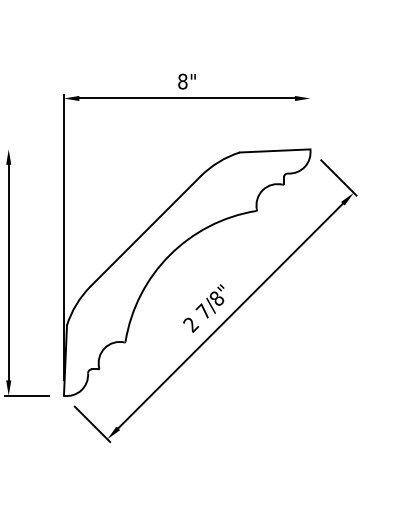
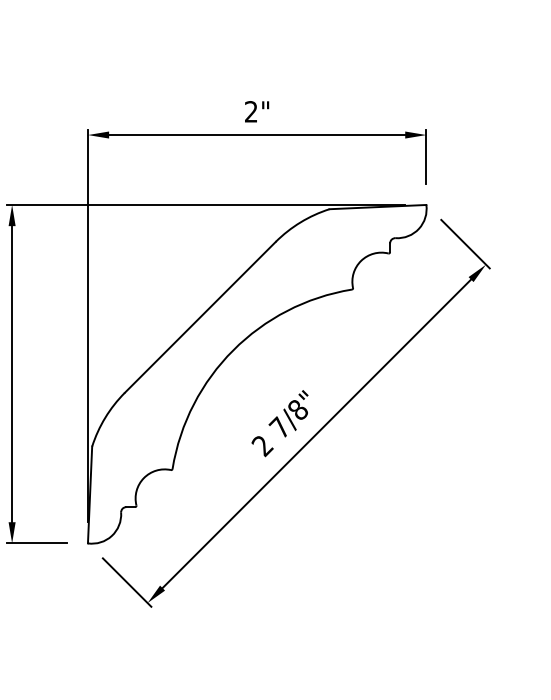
text: (182, 81) -> (250, 111), 8" -> 2"
line: (310, 114) -> (426, 156), added
line: (149, 149) -> (205, 204), added

